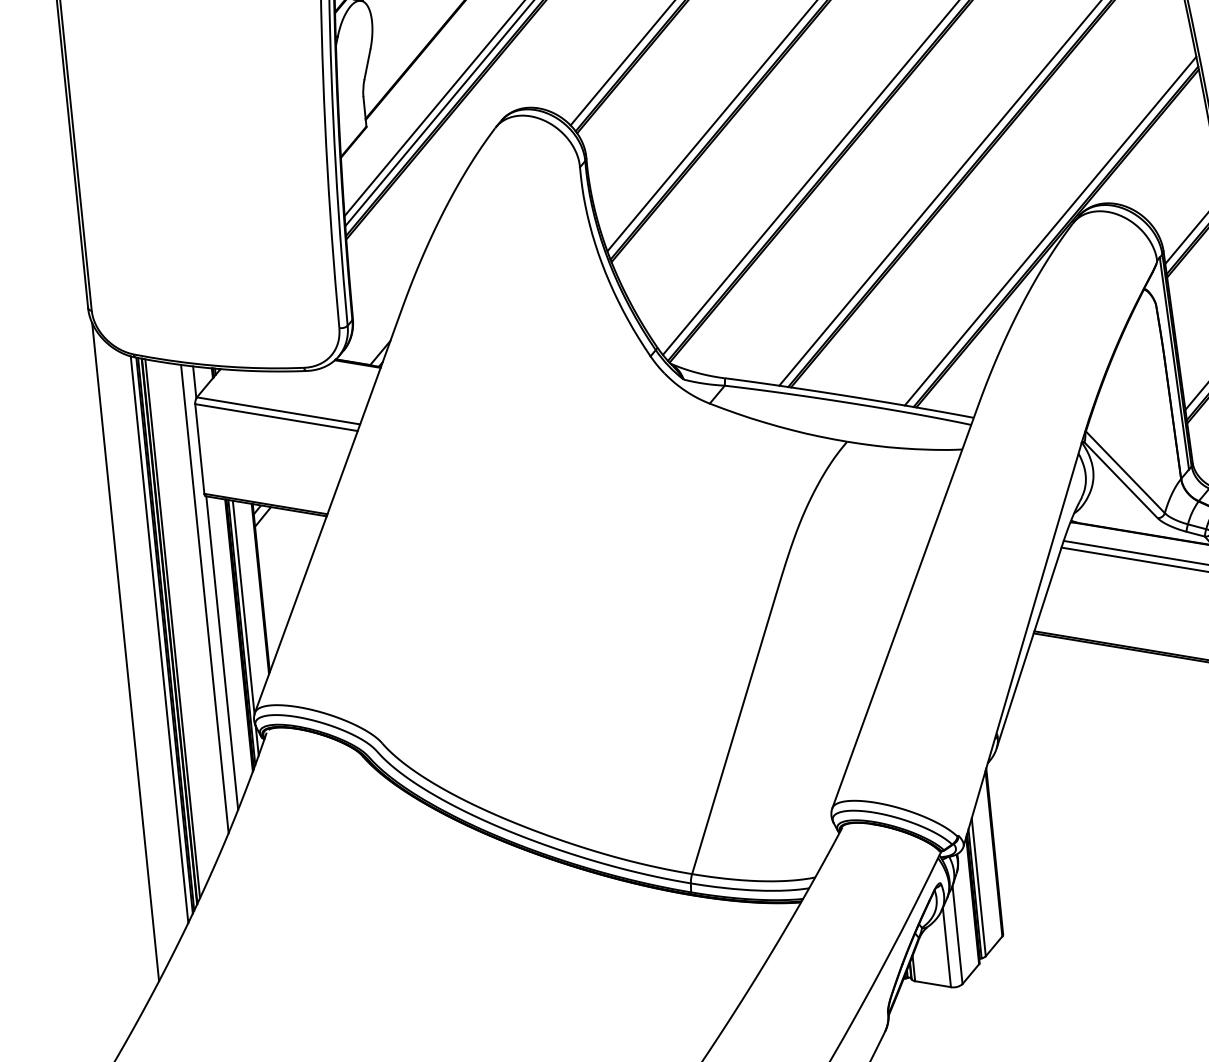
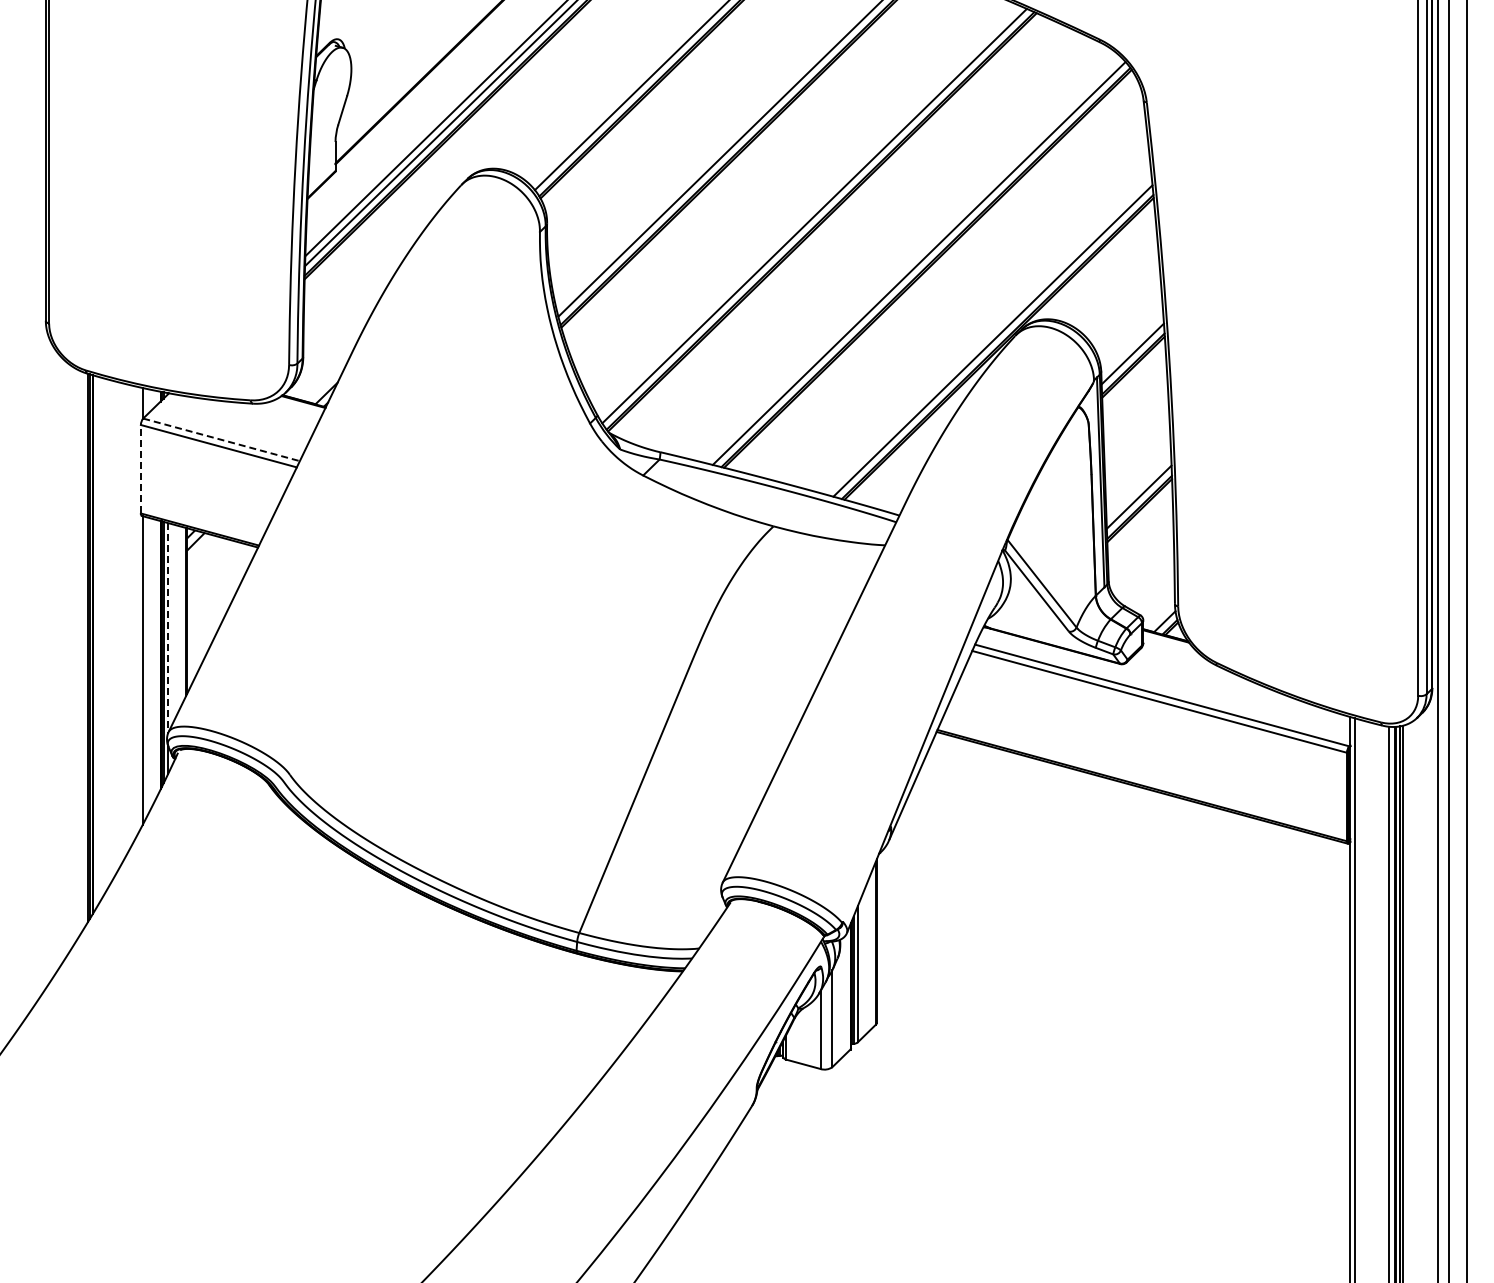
line: (279, 410) -> (222, 439), solid -> dashed
line: (199, 448) -> (140, 468), solid -> dashed
line: (204, 599) -> (130, 616), removed
line: (244, 607) -> (168, 628), solid -> dashed
line: (172, 628) -> (96, 641), removed
line: (159, 639) -> (82, 651), removed
line: (125, 651) -> (48, 659), removed

